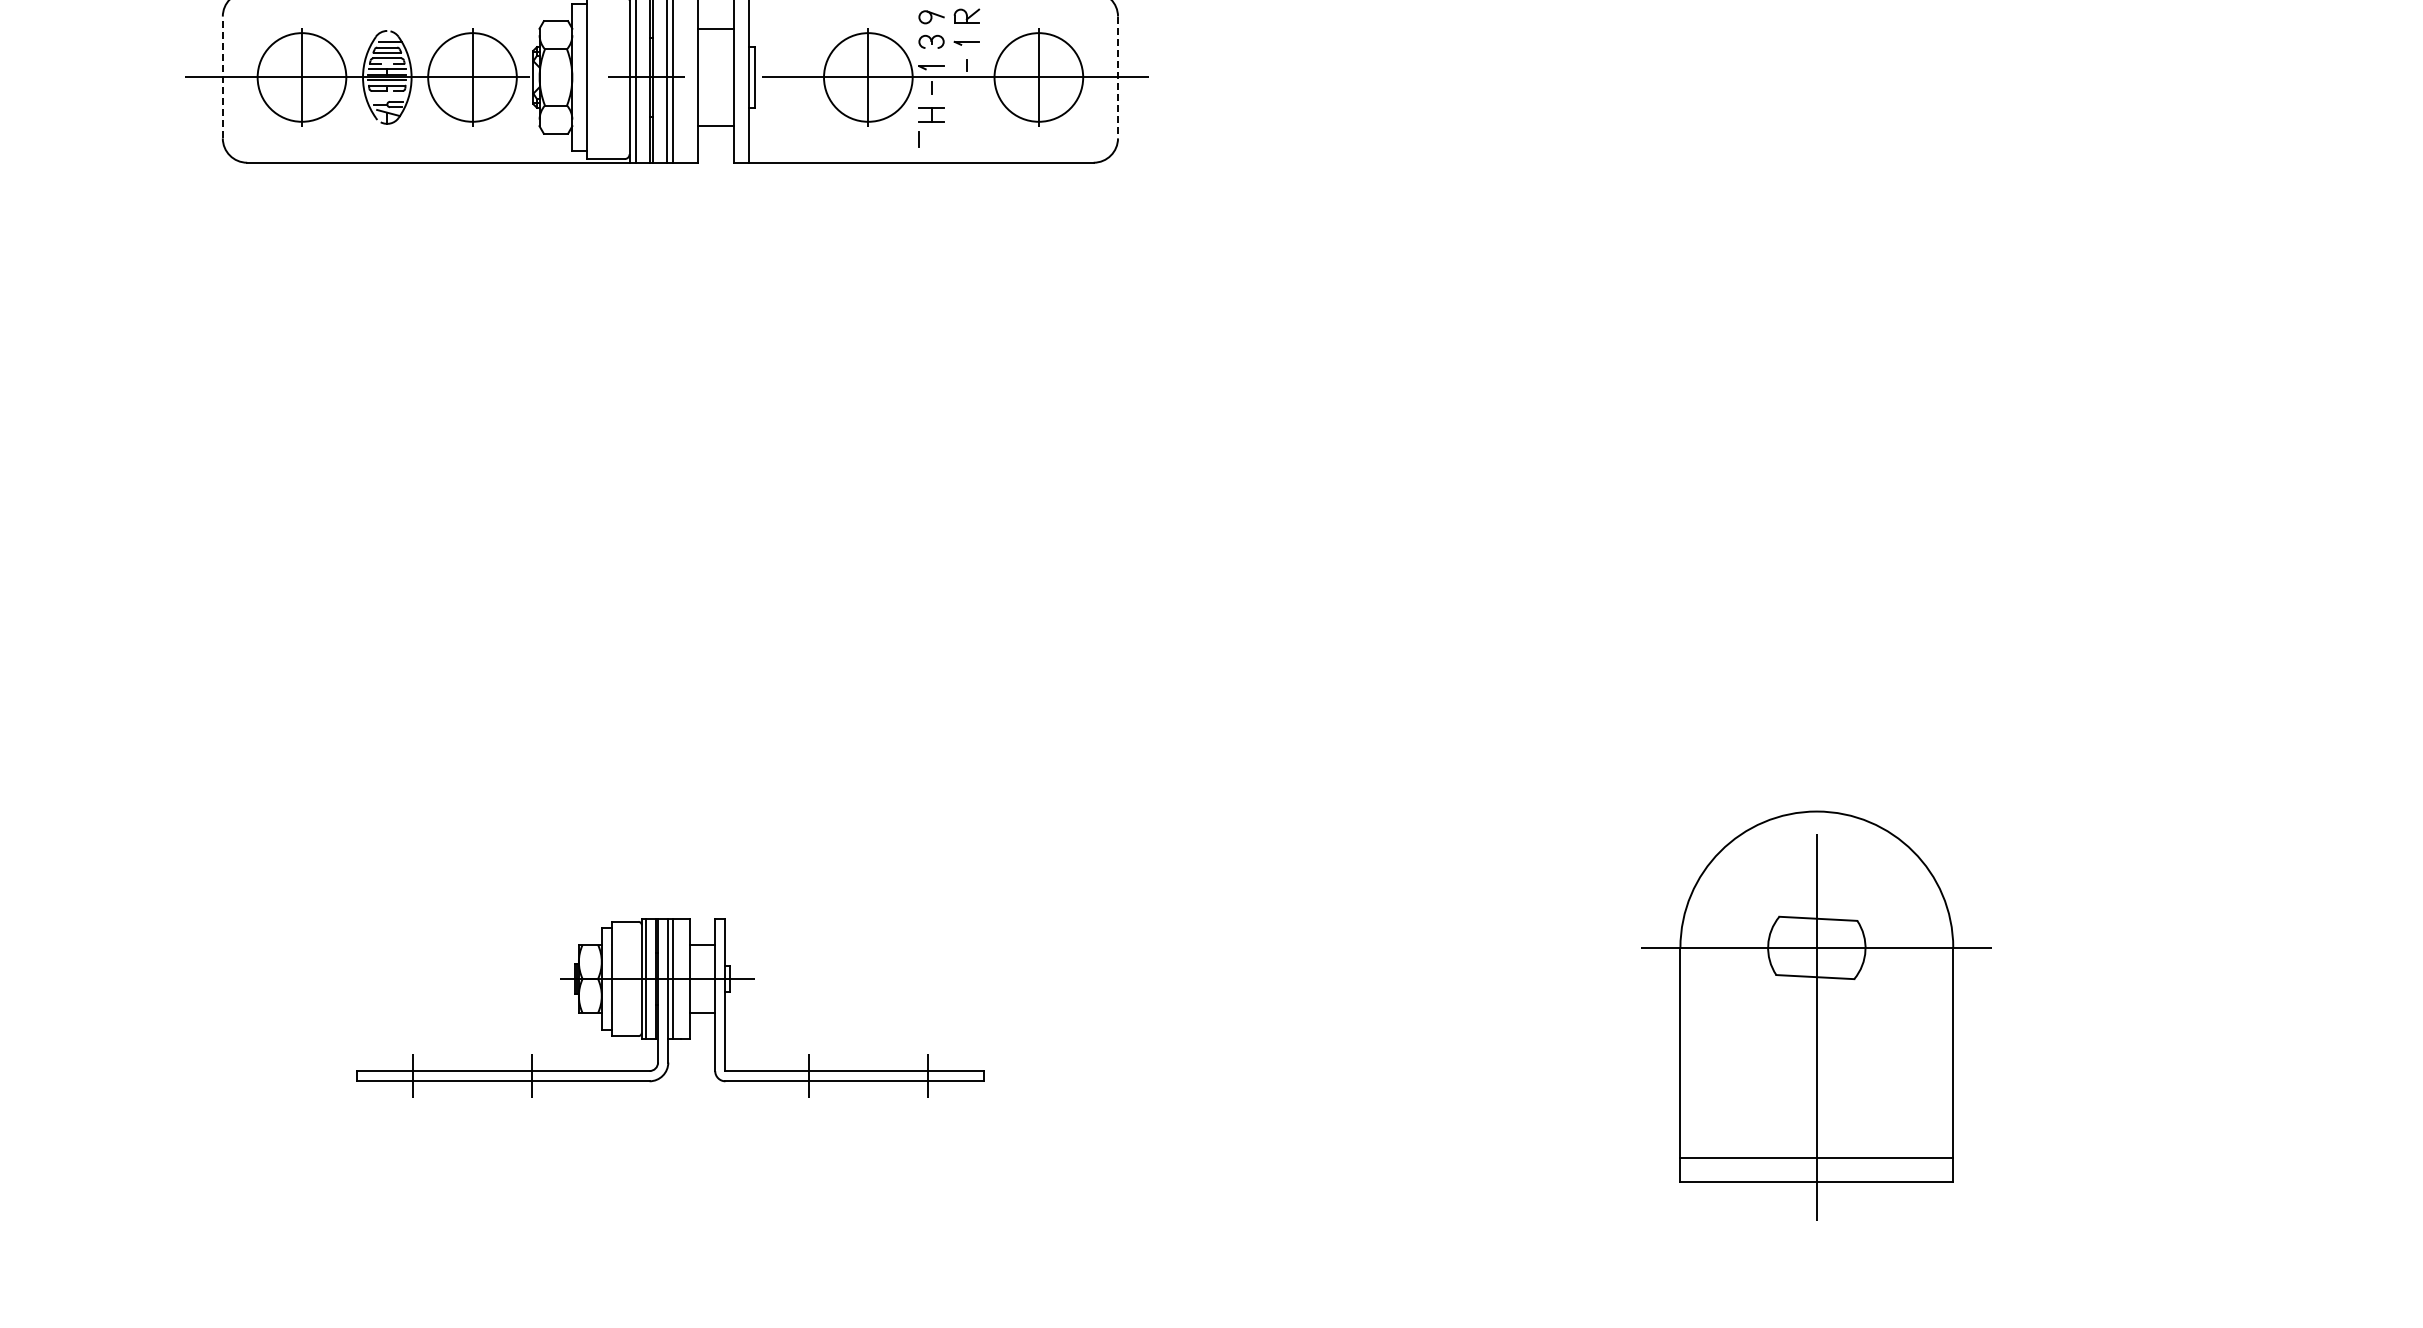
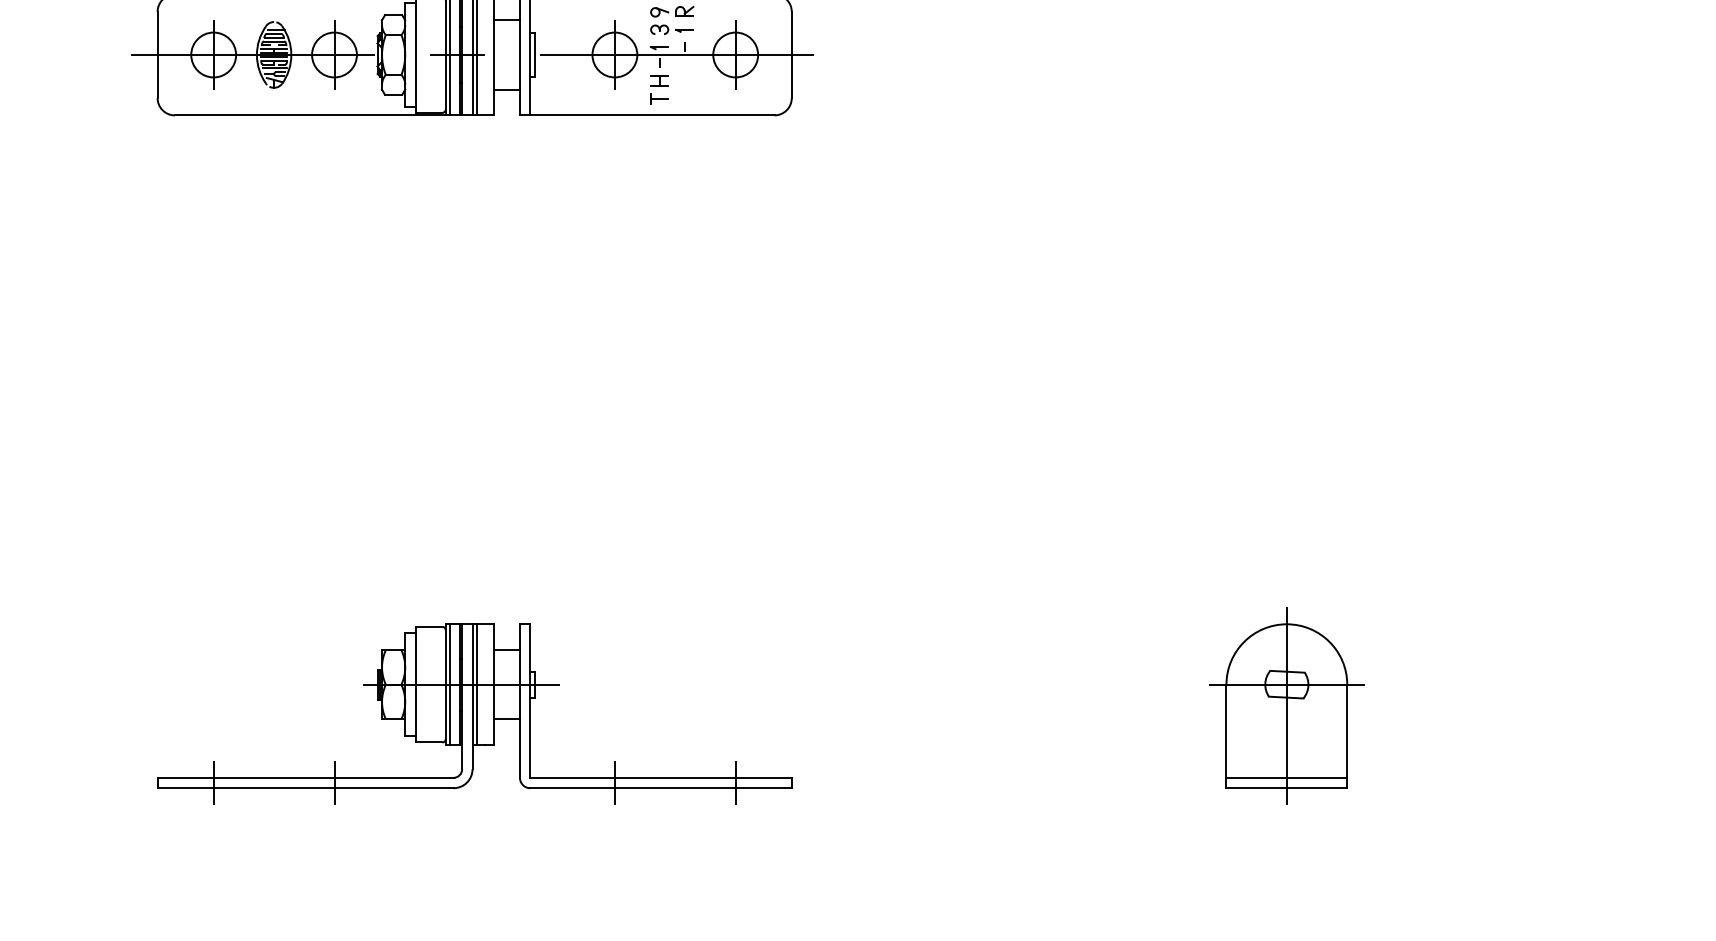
line: (222, 77) -> (157, 55), dashed -> solid
circle: (301, 77) -> (213, 55), size x0.71
circle: (472, 77) -> (334, 55), size x0.71
circle: (868, 77) -> (615, 55), size x0.71
circle: (1038, 77) -> (735, 55), size x0.71
line: (1118, 77) -> (792, 55), dashed -> solid
line: (388, 96) -> (274, 68), added
line: (931, 139) -> (659, 98), added
part: (1816, 996) -> (1286, 706), size x0.62
part: (670, 1008) -> (474, 714), size x1.43

